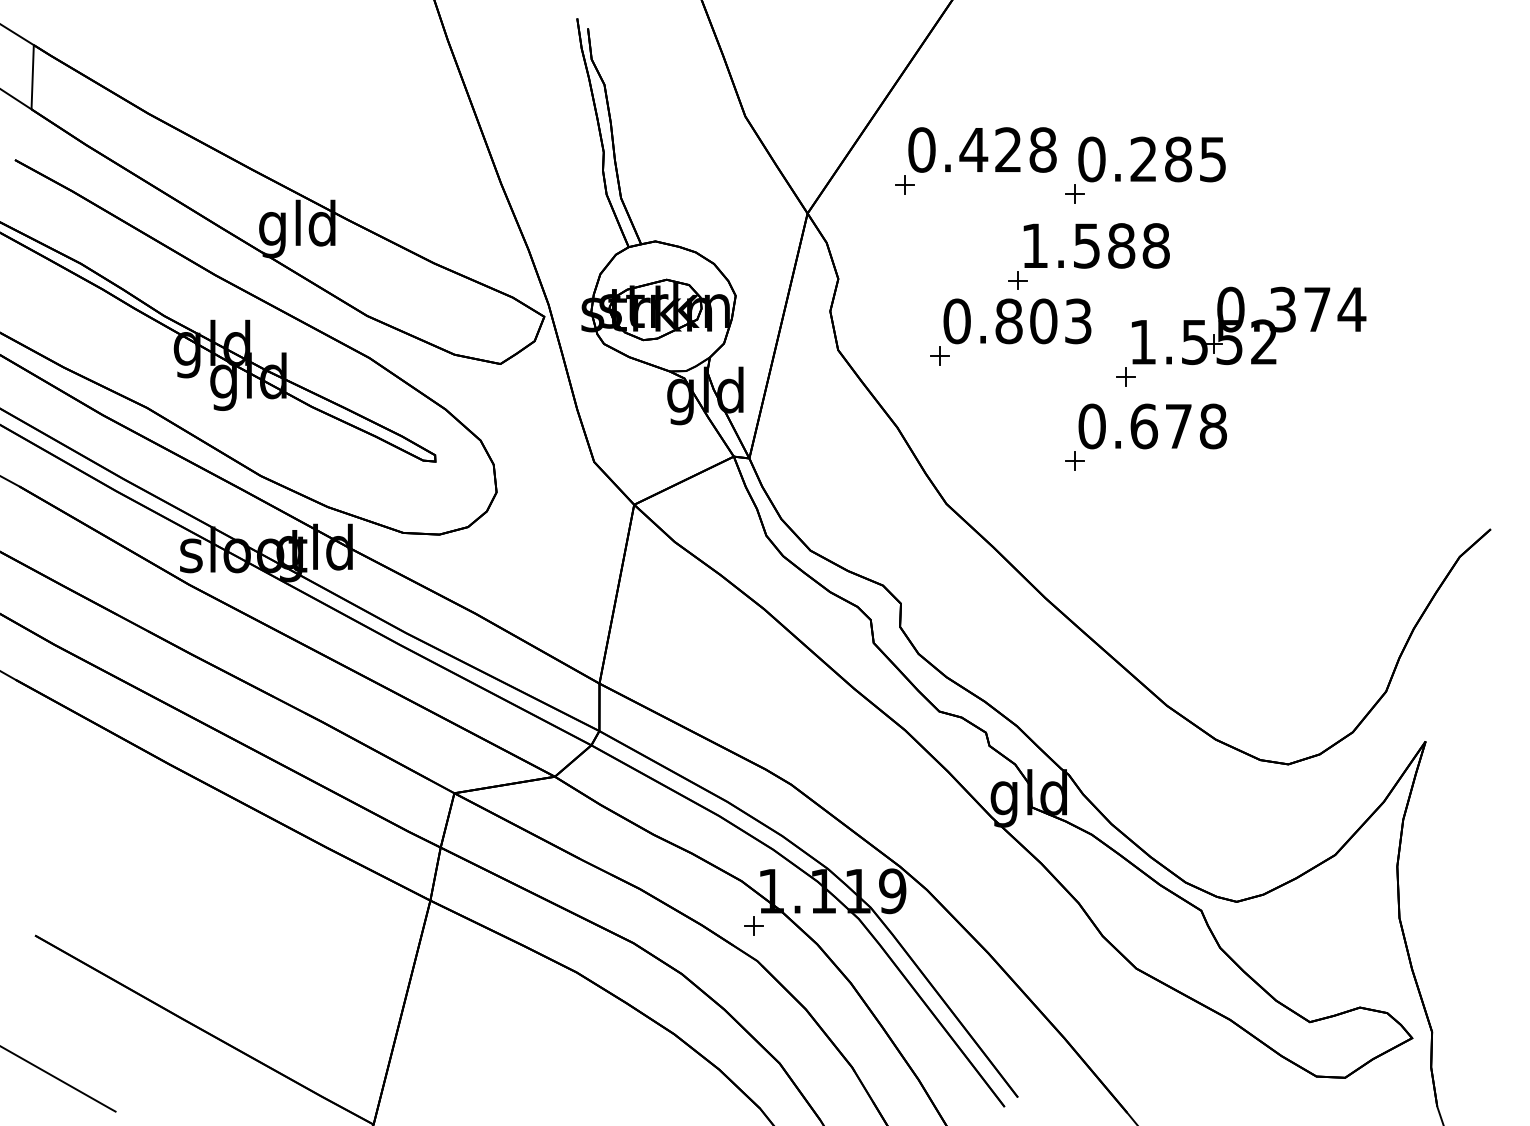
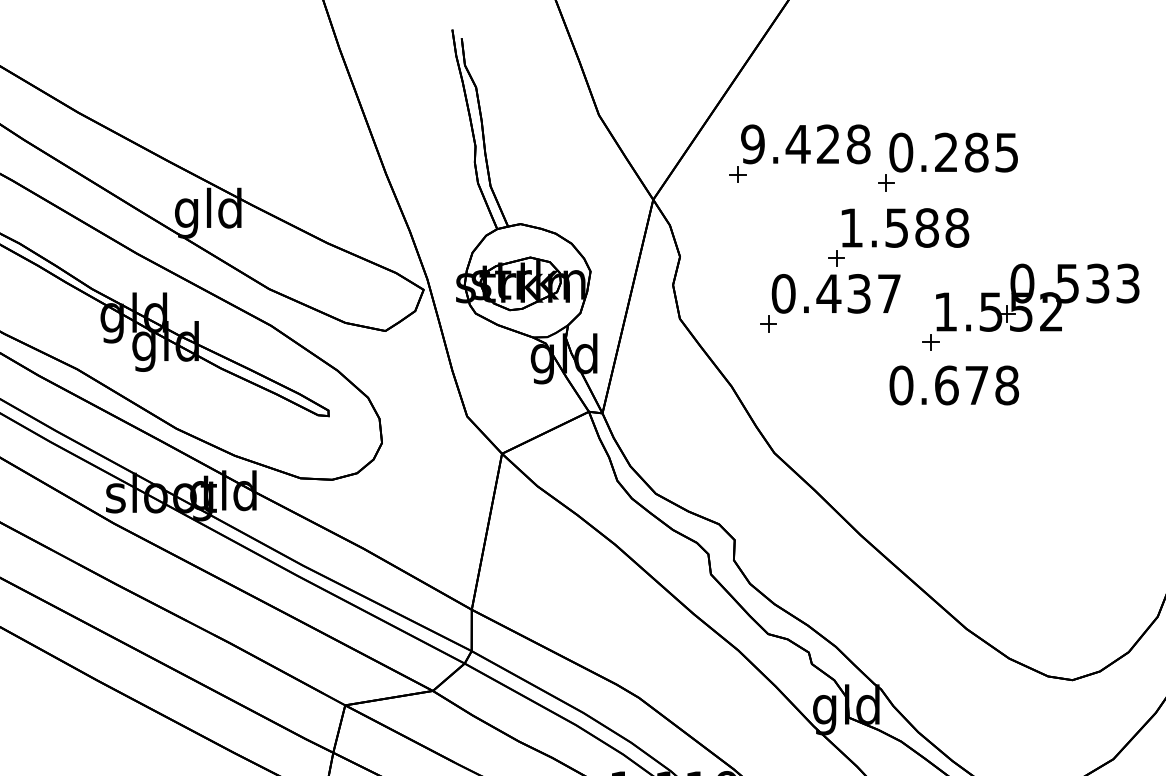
text: (921, 149) -> (752, 143), 0.428 -> 9.428
text: (1318, 309) -> (1098, 283), 0.374 -> 0.533
text: (1042, 321) -> (858, 293), 0.803 -> 0.437
part: (1074, 460) -> (886, 415), removed

